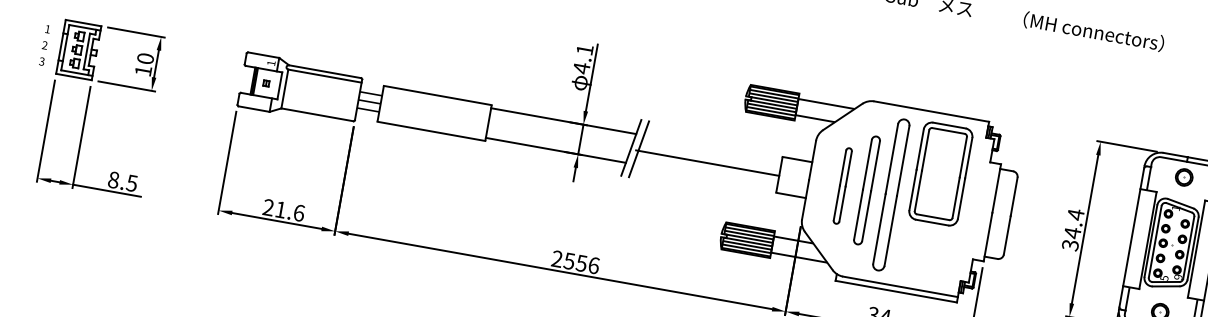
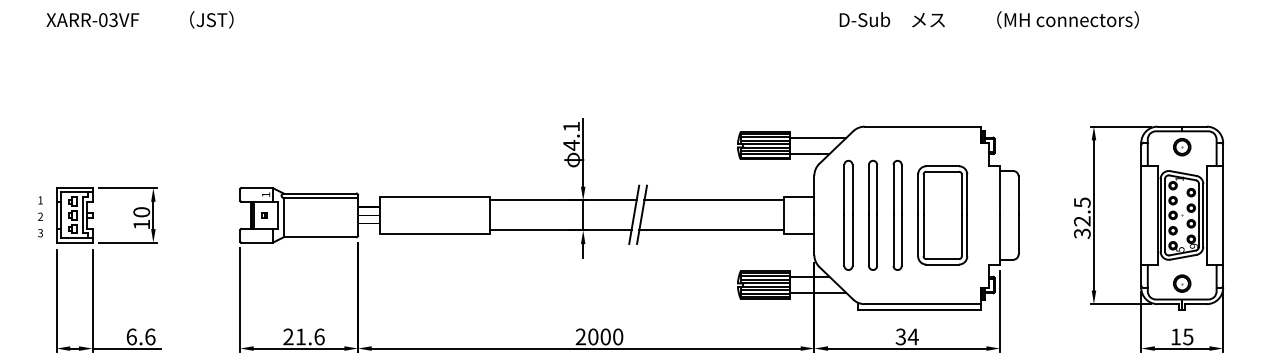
line: (713, 147) -> (714, 200), added
line: (707, 163) -> (711, 230), moved
part: (940, 174) -> (942, 215), moved
text: (122, 181) -> (140, 336), 8.5 -> 6.6
part: (842, 185) -> (848, 214), size x1.43
part: (891, 193) -> (897, 214), size x0.71
text: (1074, 223) -> (1082, 211), 34.4 -> 32.5
text: (581, 262) -> (605, 336), 2556 -> 2000

